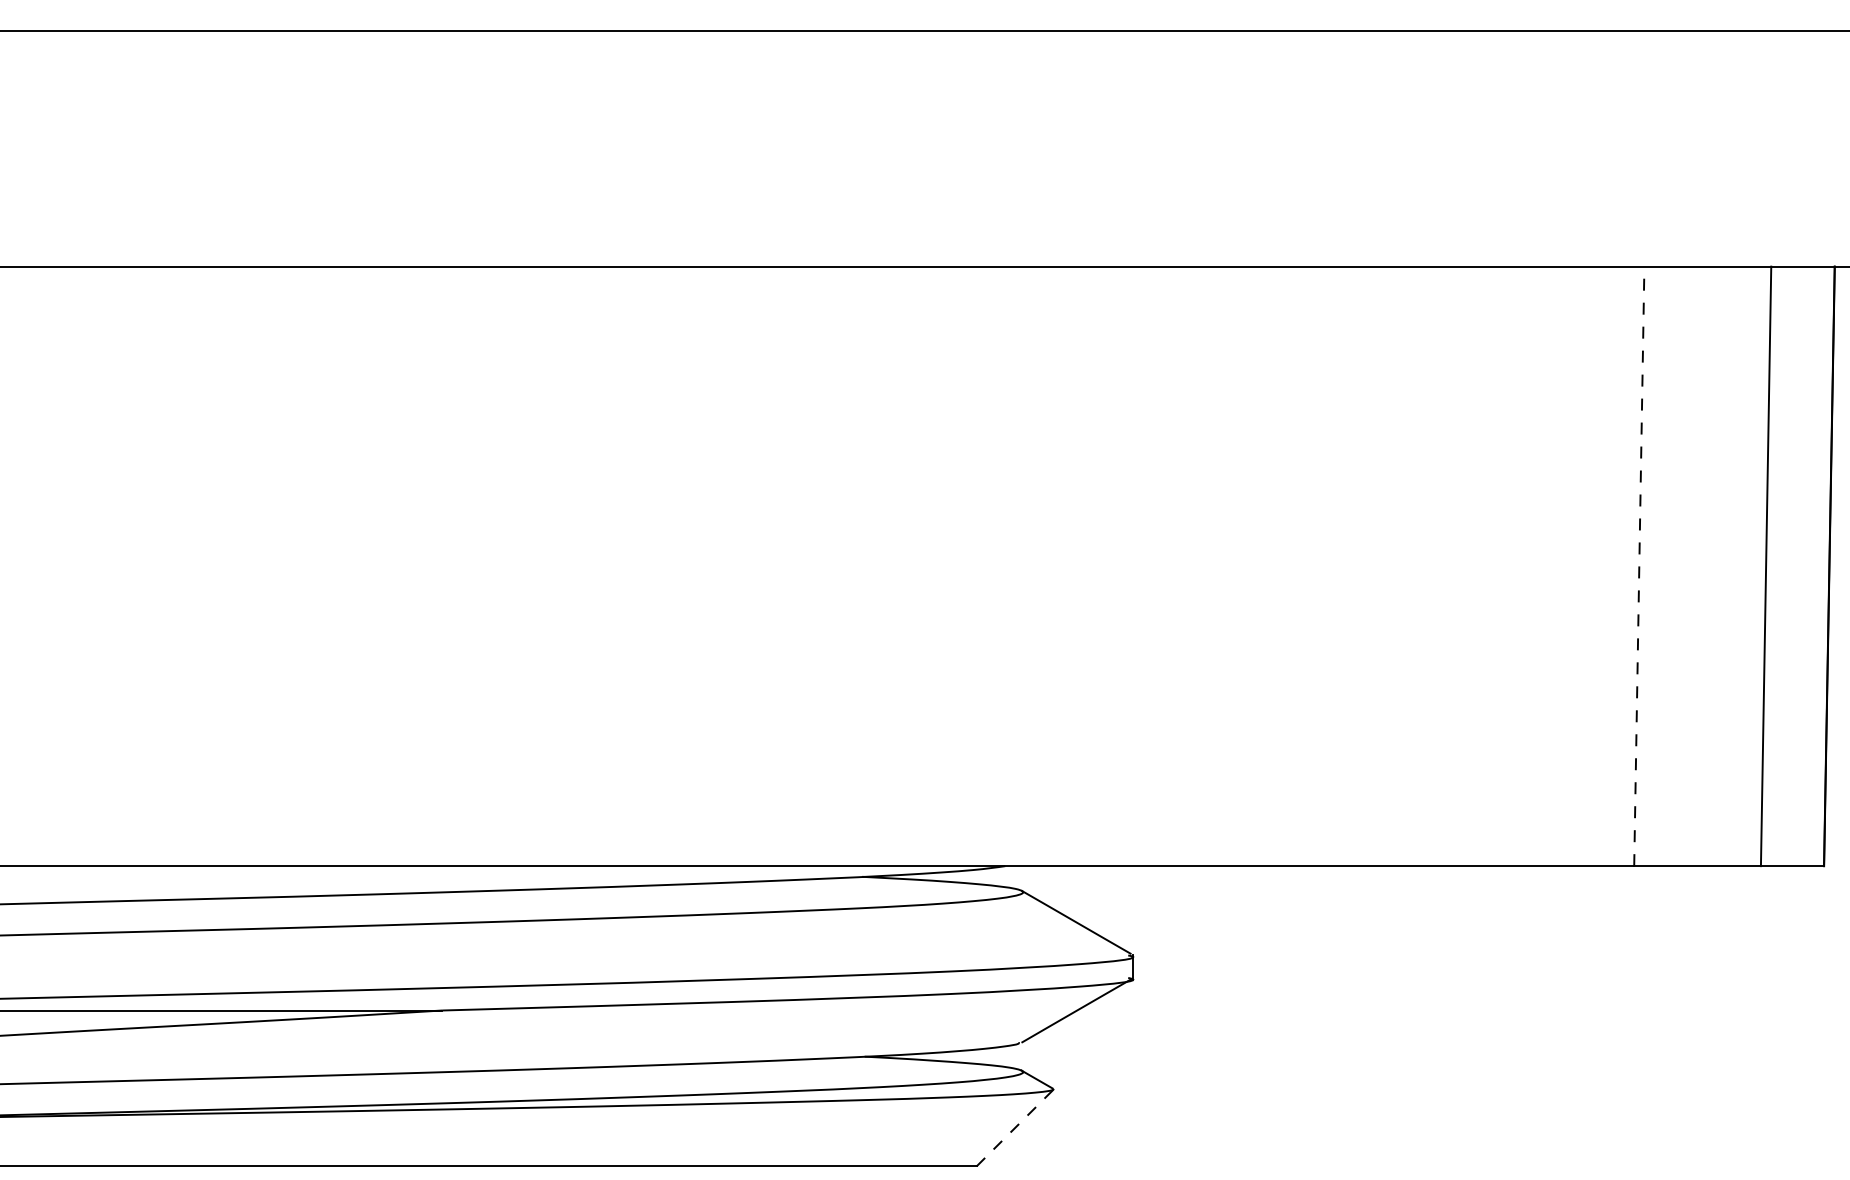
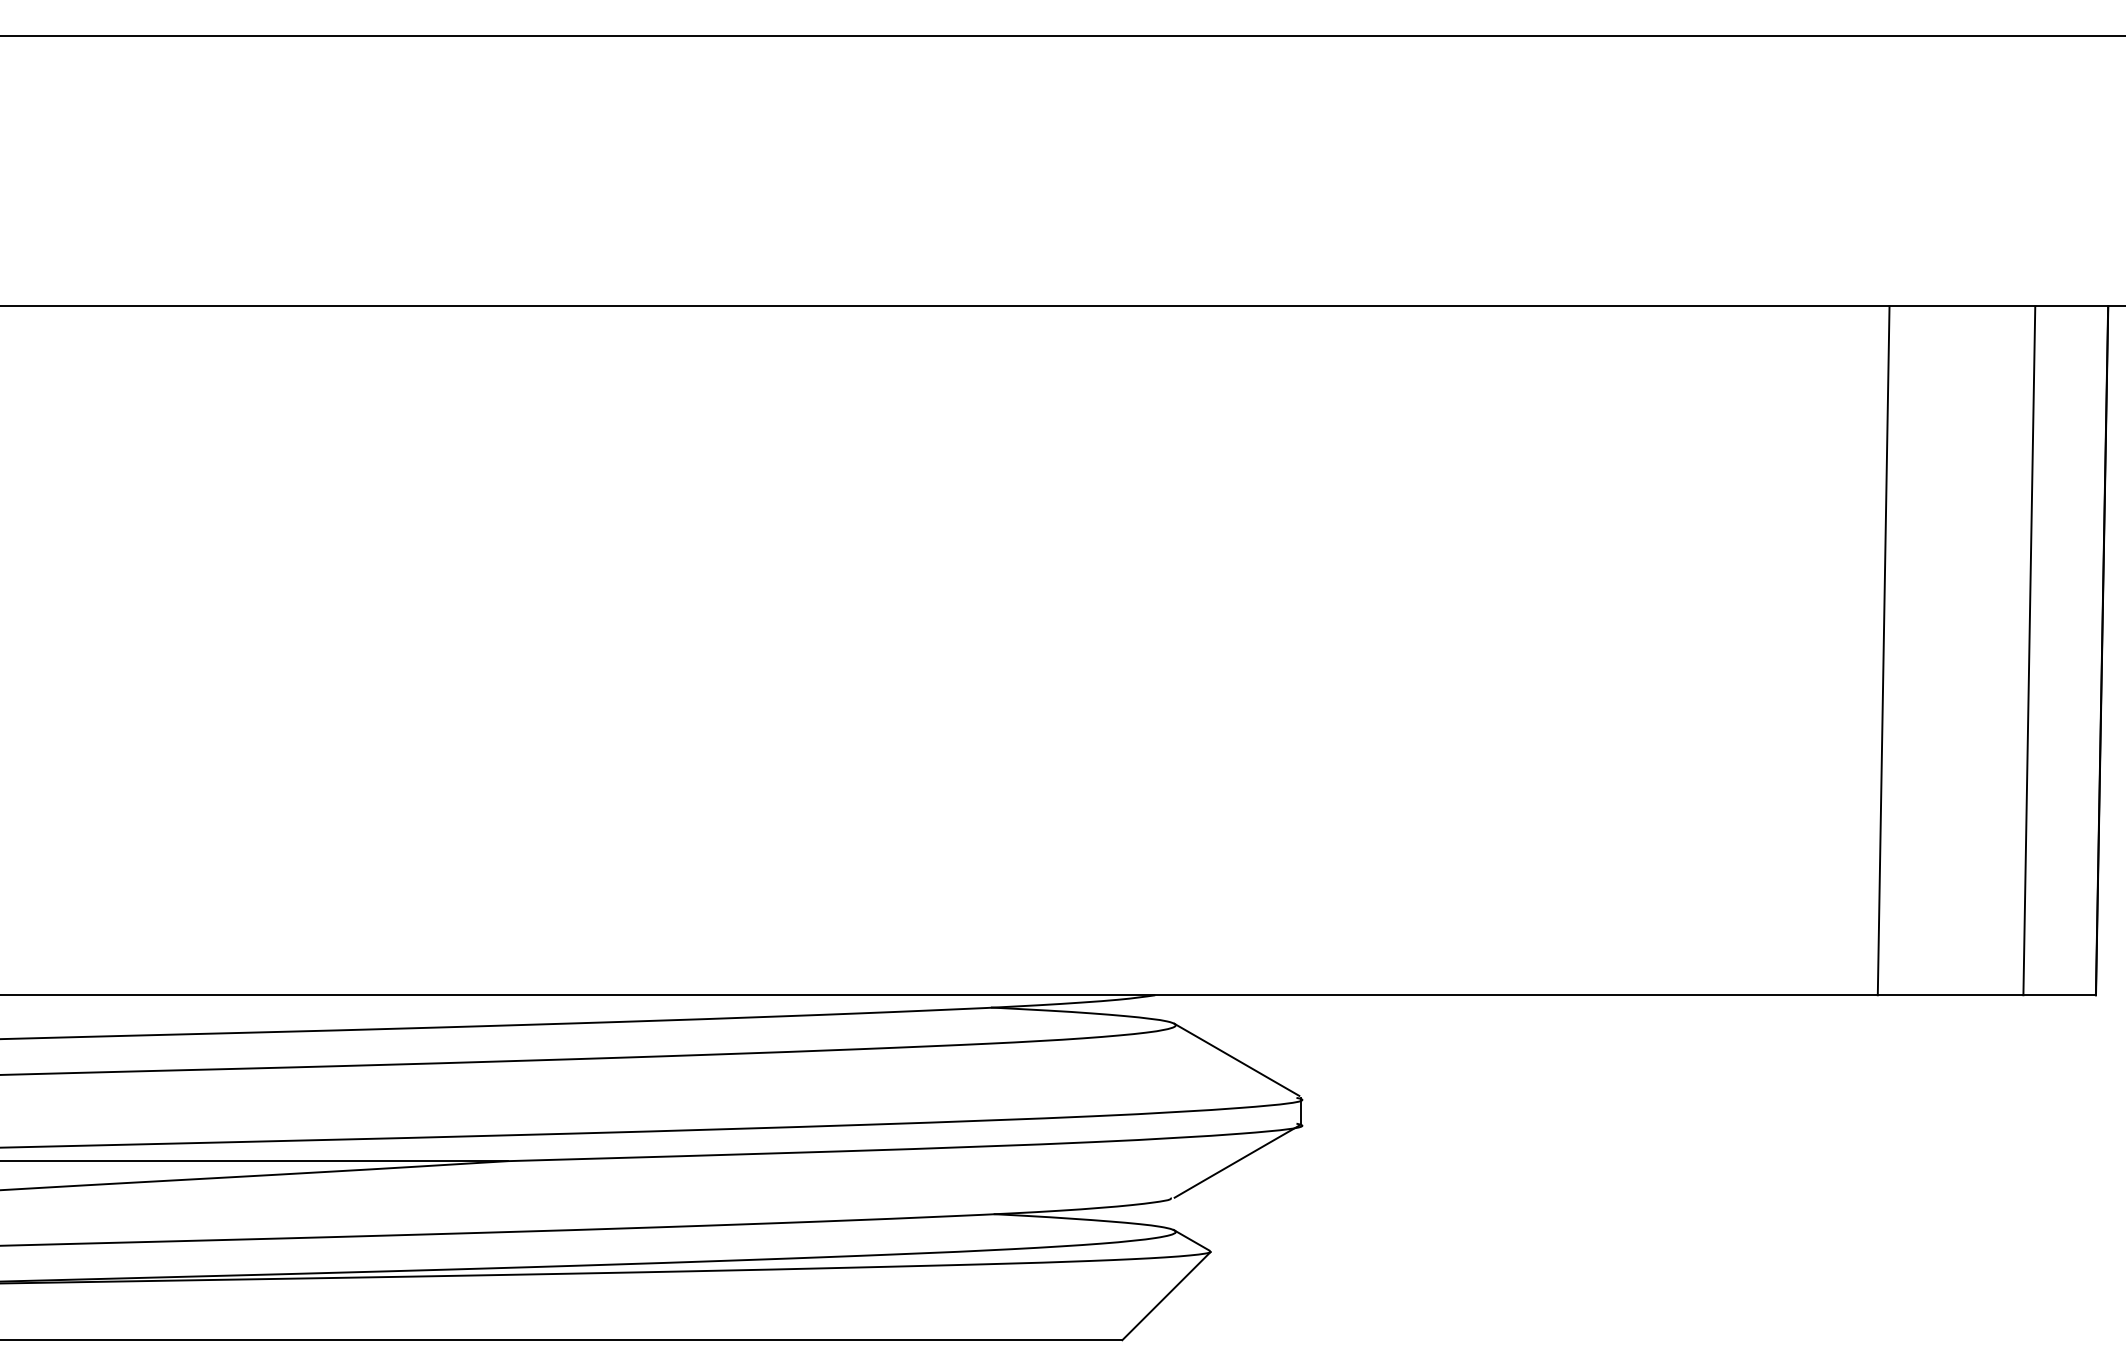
line: (1639, 566) -> (1883, 650), dashed -> solid
line: (1015, 1127) -> (1166, 1295), dashed -> solid

